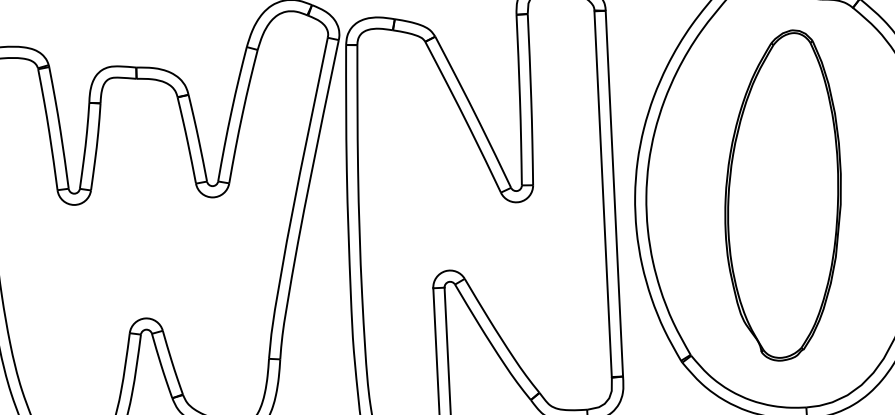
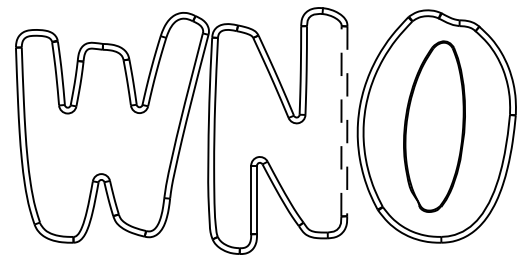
line: (614, 193) -> (347, 121), solid -> dashed
line: (603, 194) -> (341, 121), solid -> dashed

